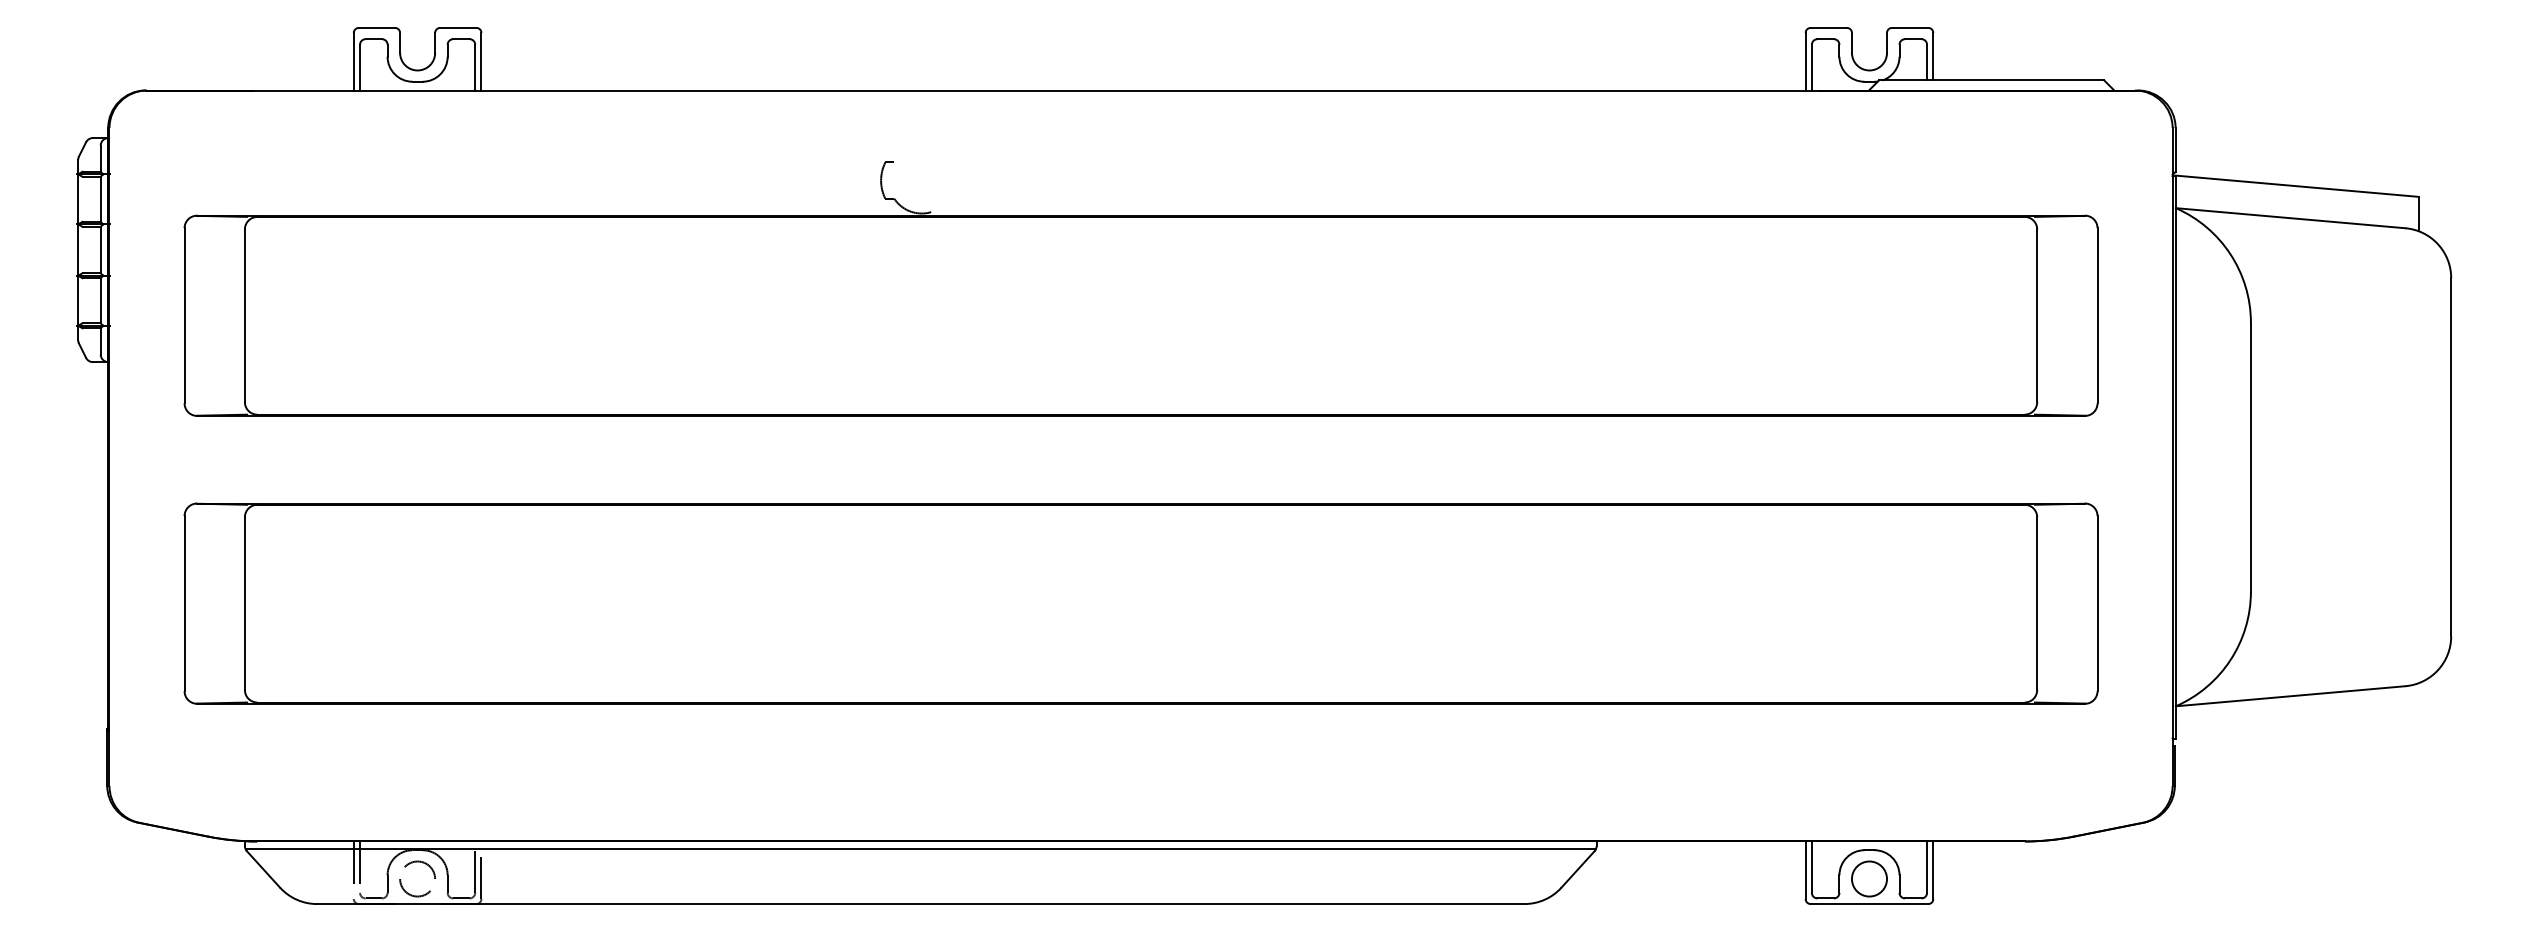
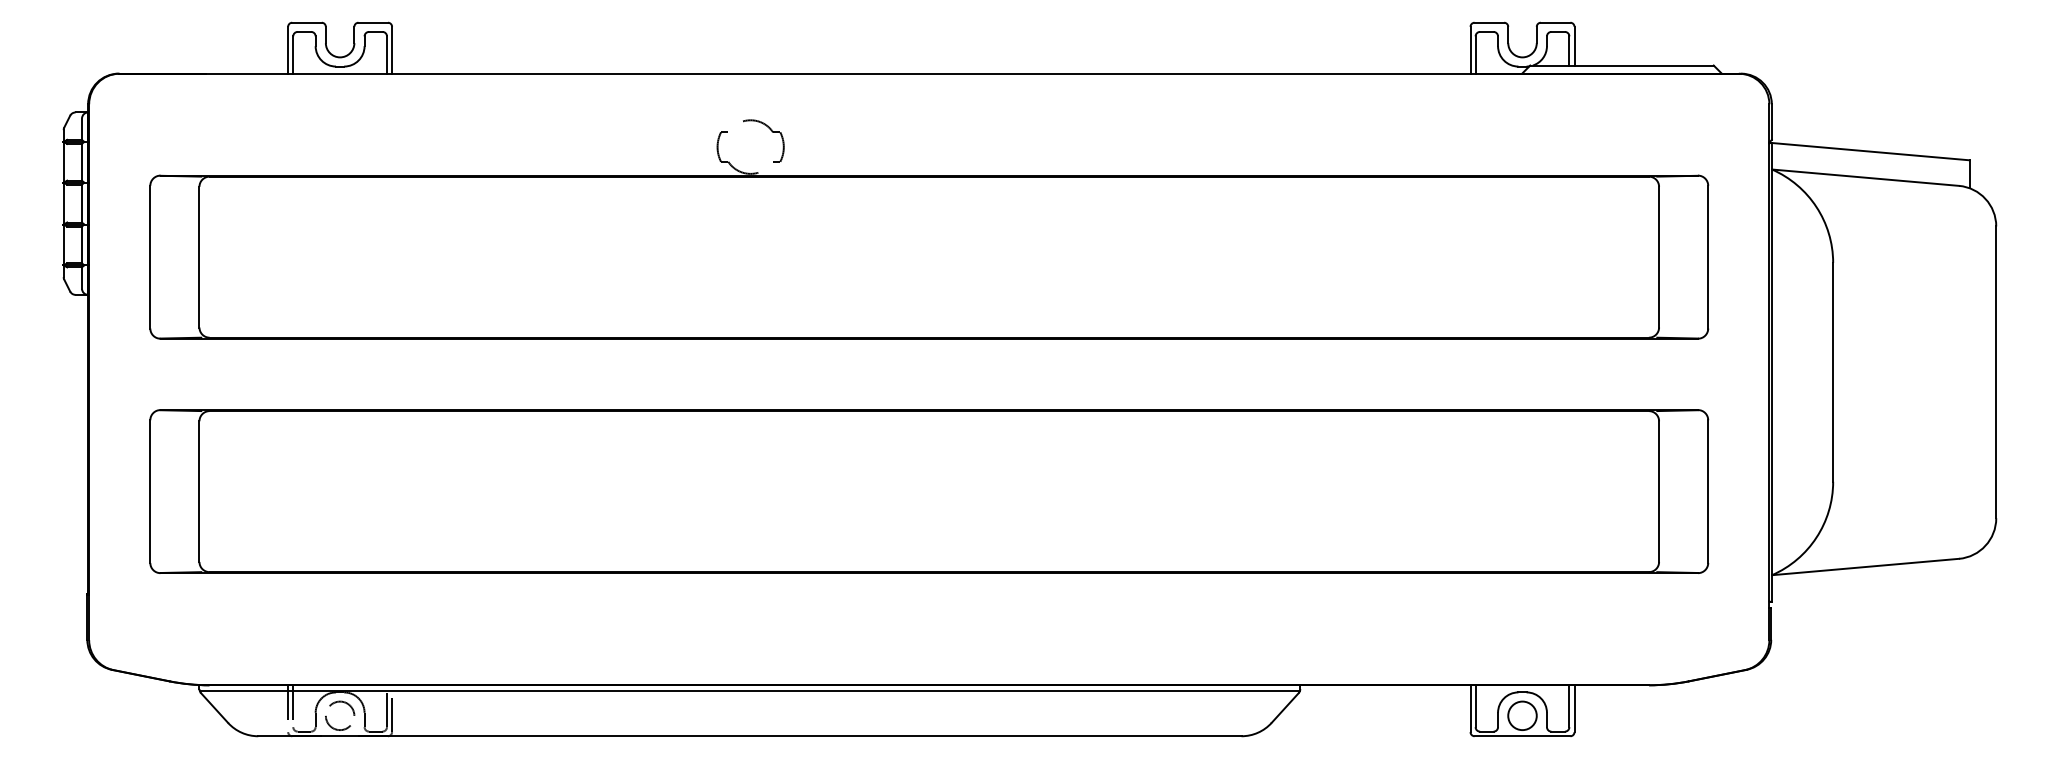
part: (947, 161) -> (771, 131), added

